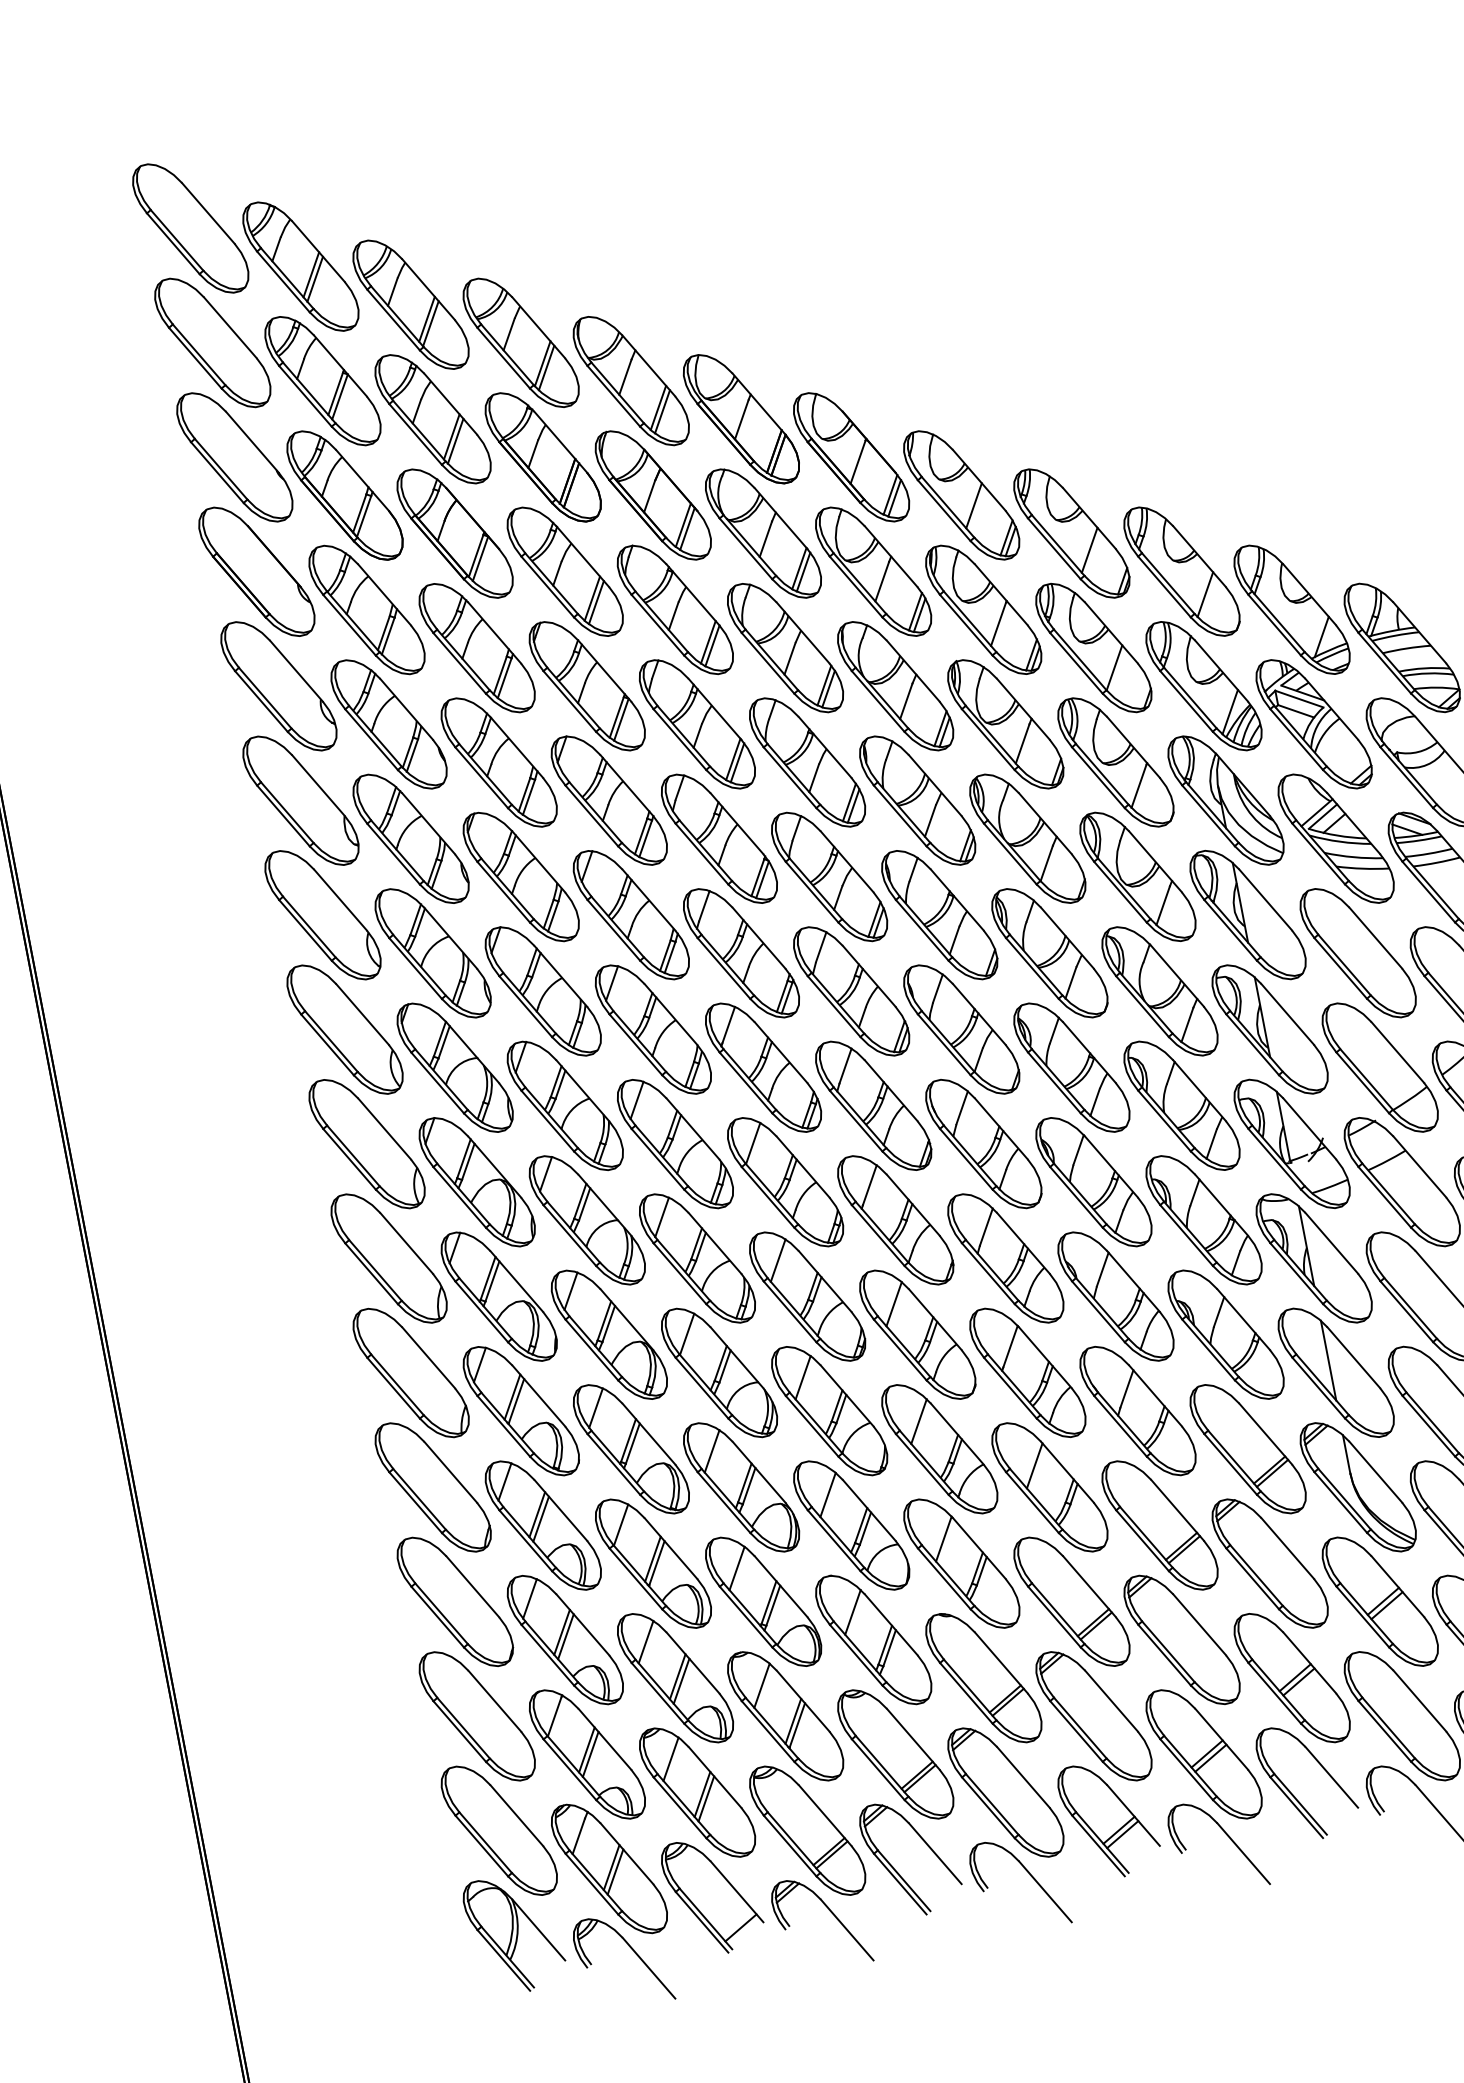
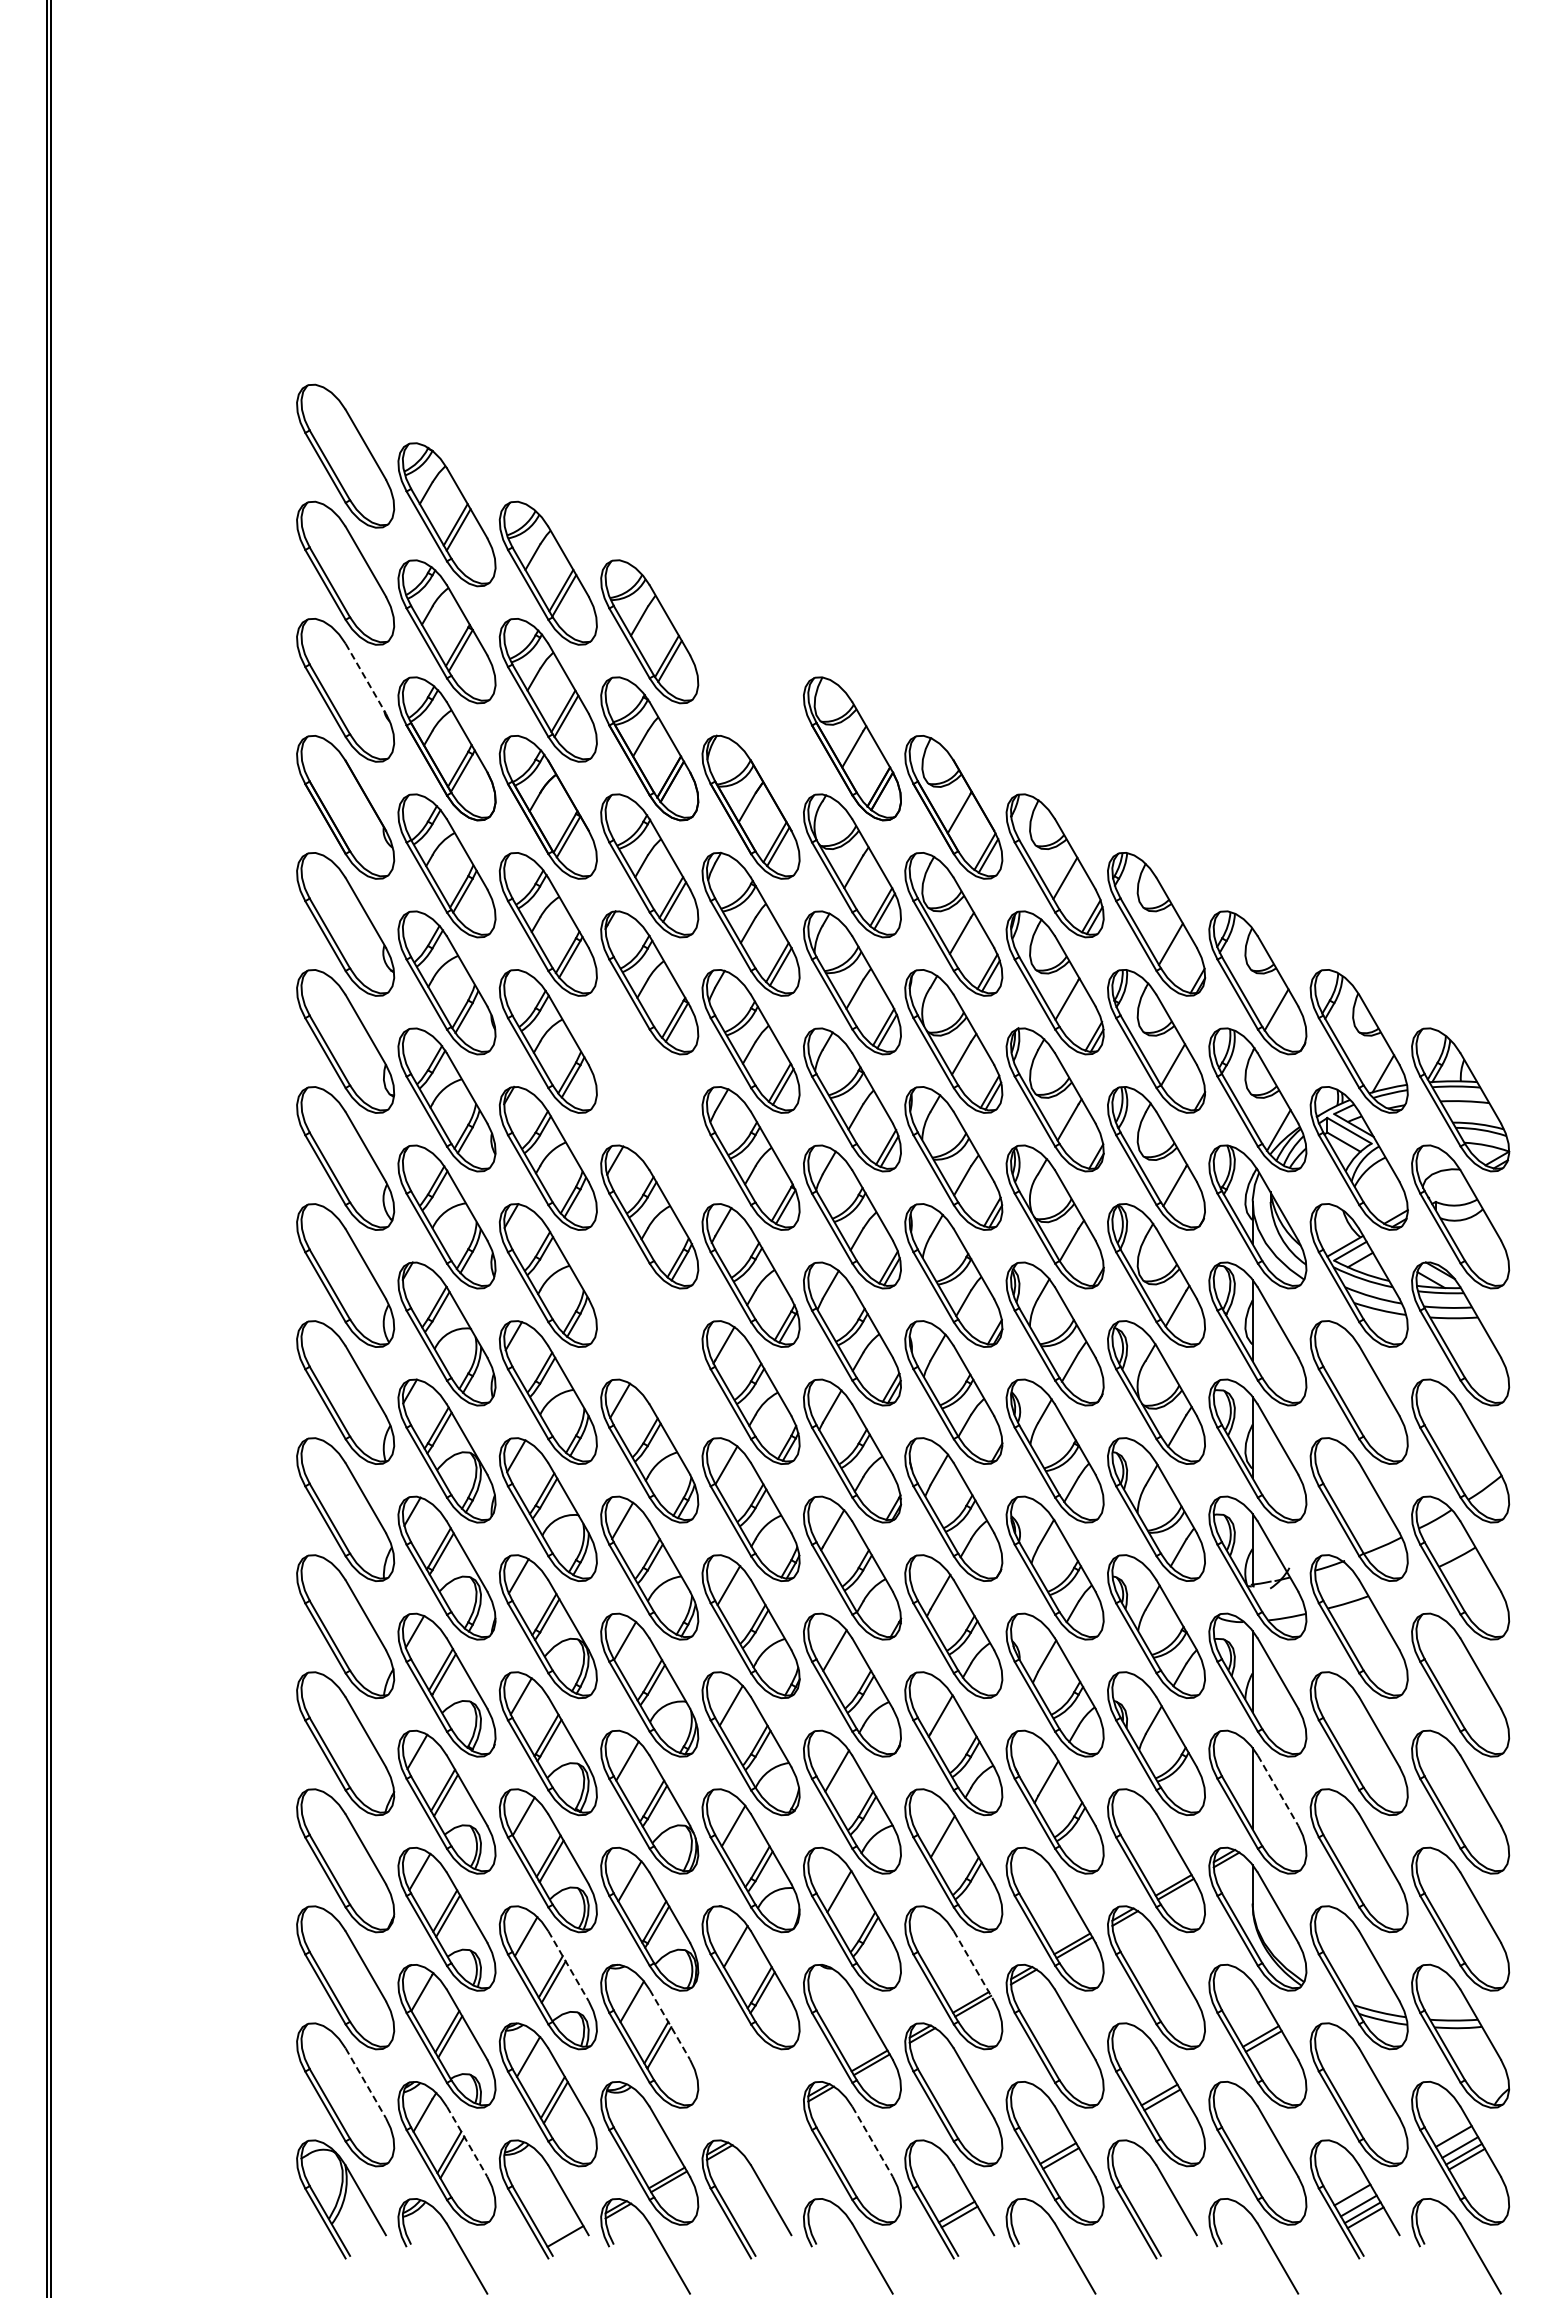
part: (630, 381) -> (750, 690), removed
line: (253, 442) -> (366, 679), solid -> dashed
part: (609, 800) -> (649, 1099), removed
part: (653, 1029) -> (649, 1333), removed
line: (1354, 1357) -> (1278, 1790), solid -> dashed
line: (1090, 1586) -> (974, 1966), solid -> dashed
line: (693, 1663) -> (568, 1966), solid -> dashed
line: (803, 1701) -> (670, 2025), solid -> dashed
part: (895, 1754) -> (750, 2094), removed
line: (1023, 1778) -> (872, 2142), solid -> dashed
line: (517, 1815) -> (366, 2083), solid -> dashed
line: (627, 1854) -> (467, 2142), solid -> dashed

